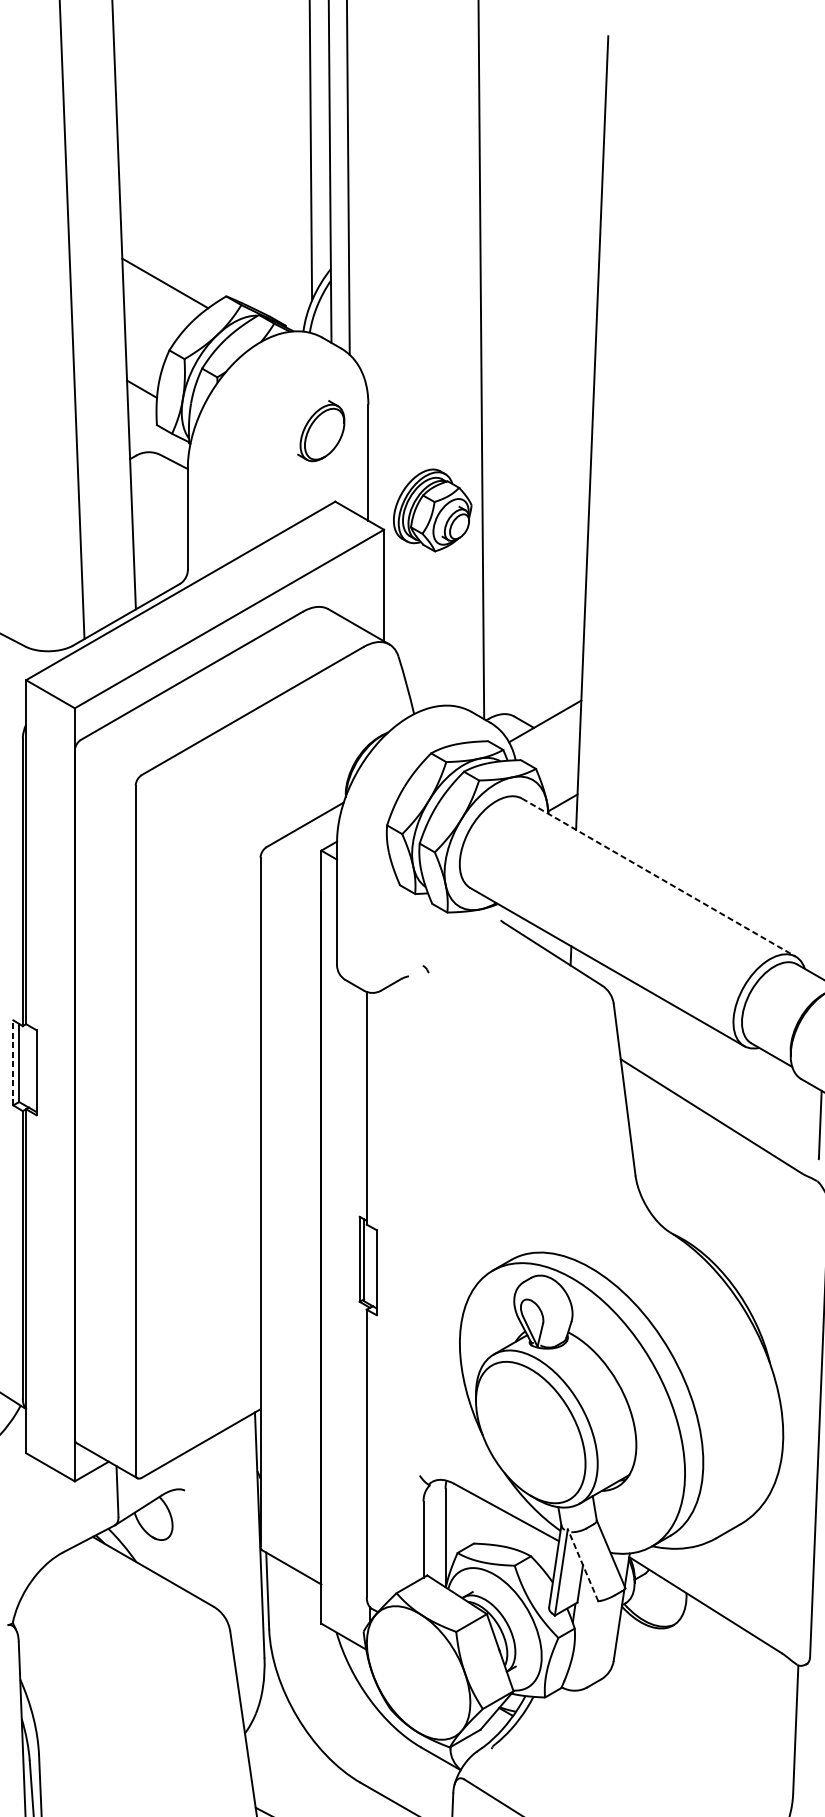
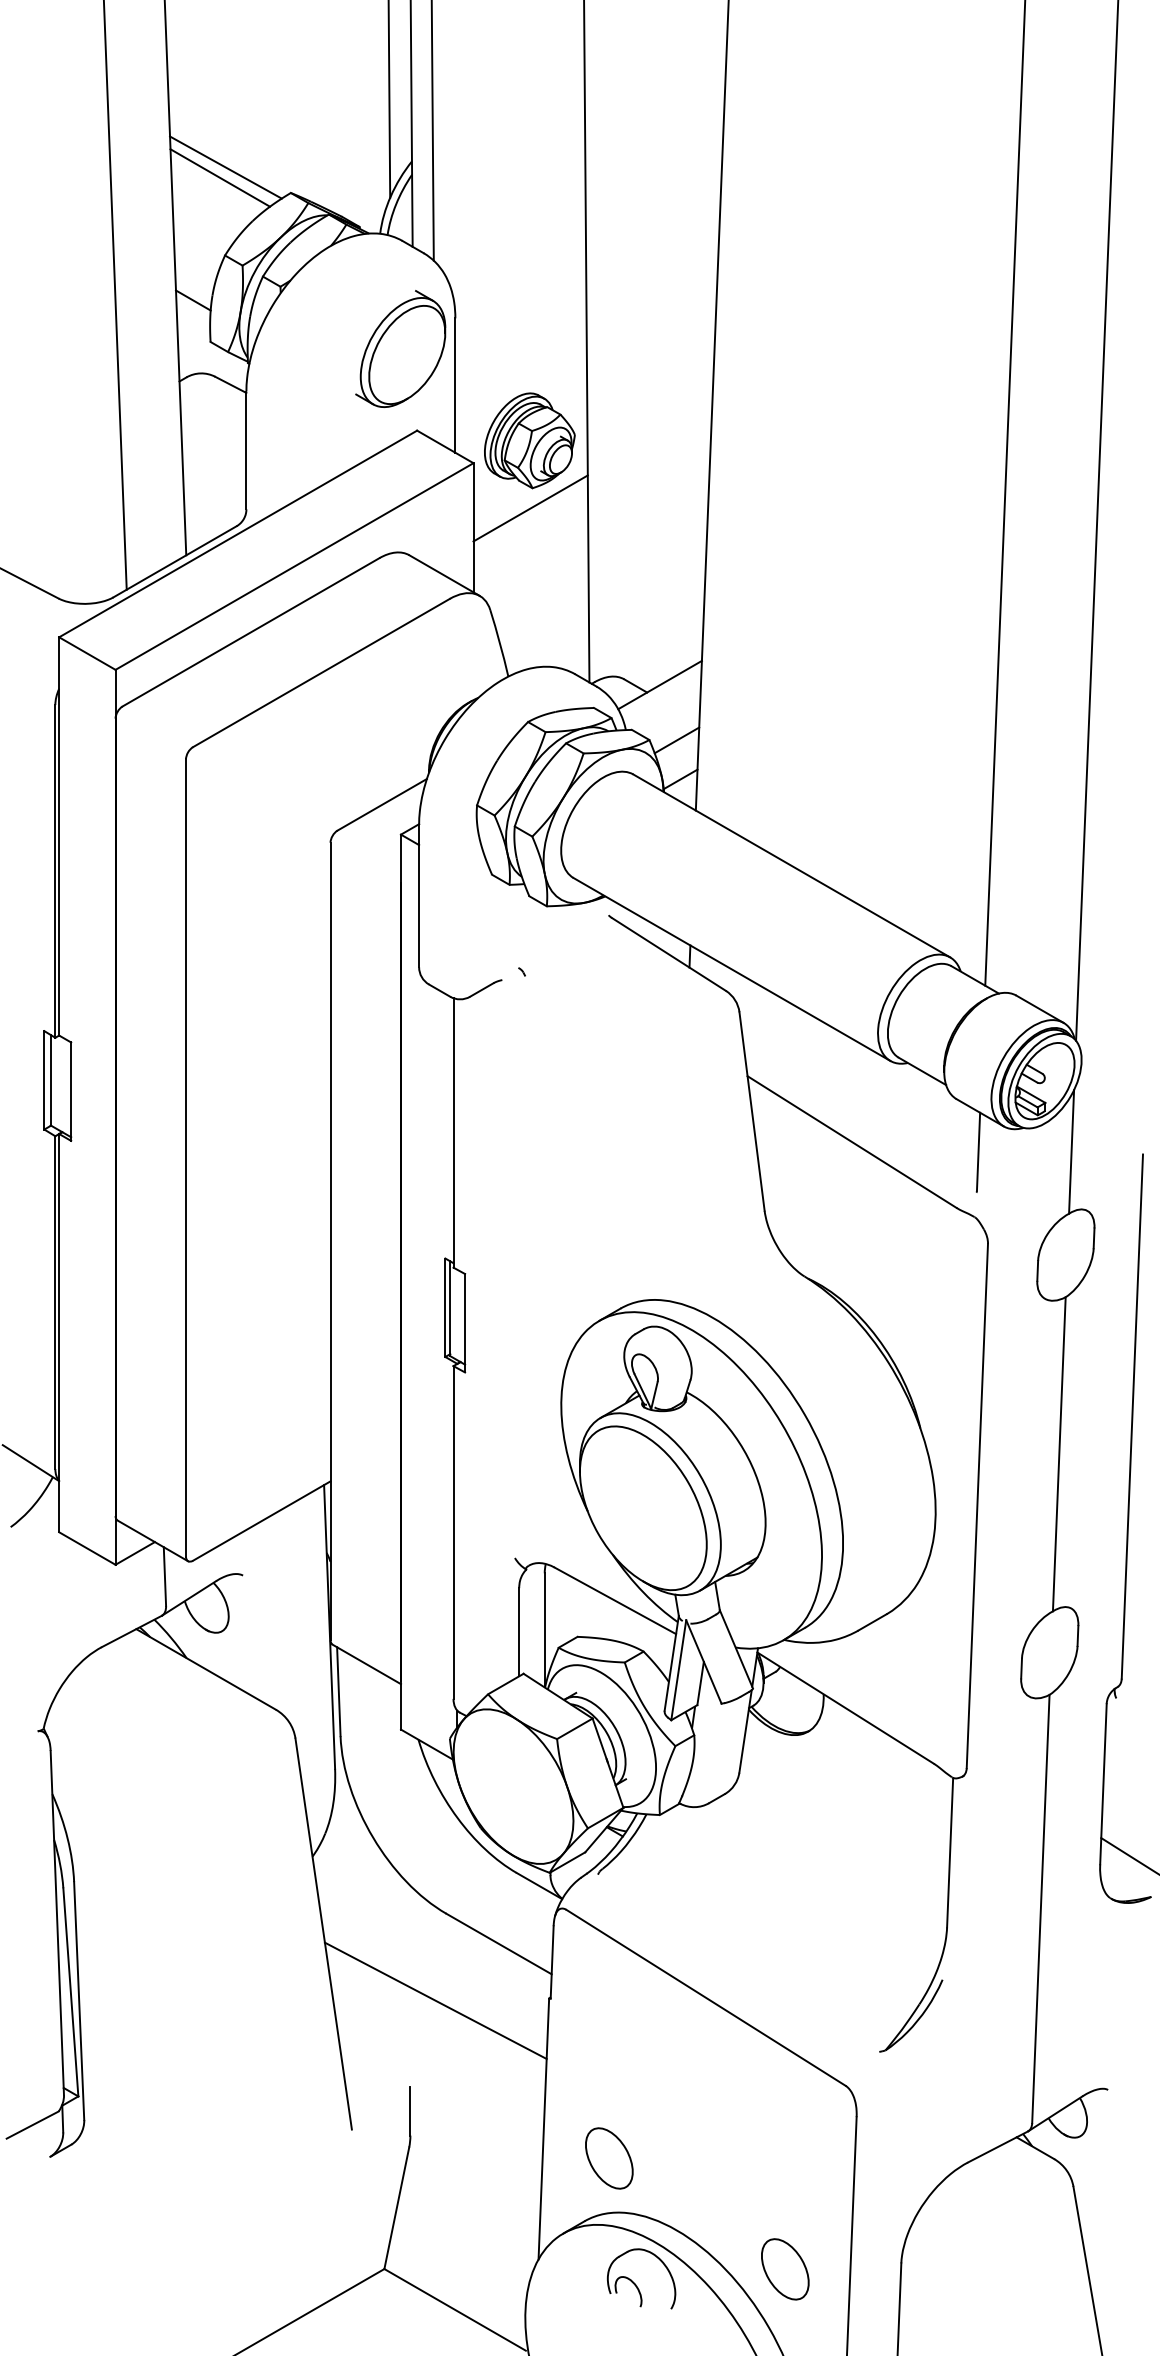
line: (169, 274) -> (225, 167), added
part: (320, 430) -> (400, 348), size x1.67
line: (433, 568) -> (530, 508), added
line: (559, 769) -> (676, 740), added
line: (658, 877) -> (791, 865), dashed -> solid
line: (13, 1062) -> (44, 1079), dashed -> solid
line: (582, 1564) -> (703, 1661), dashed -> solid

